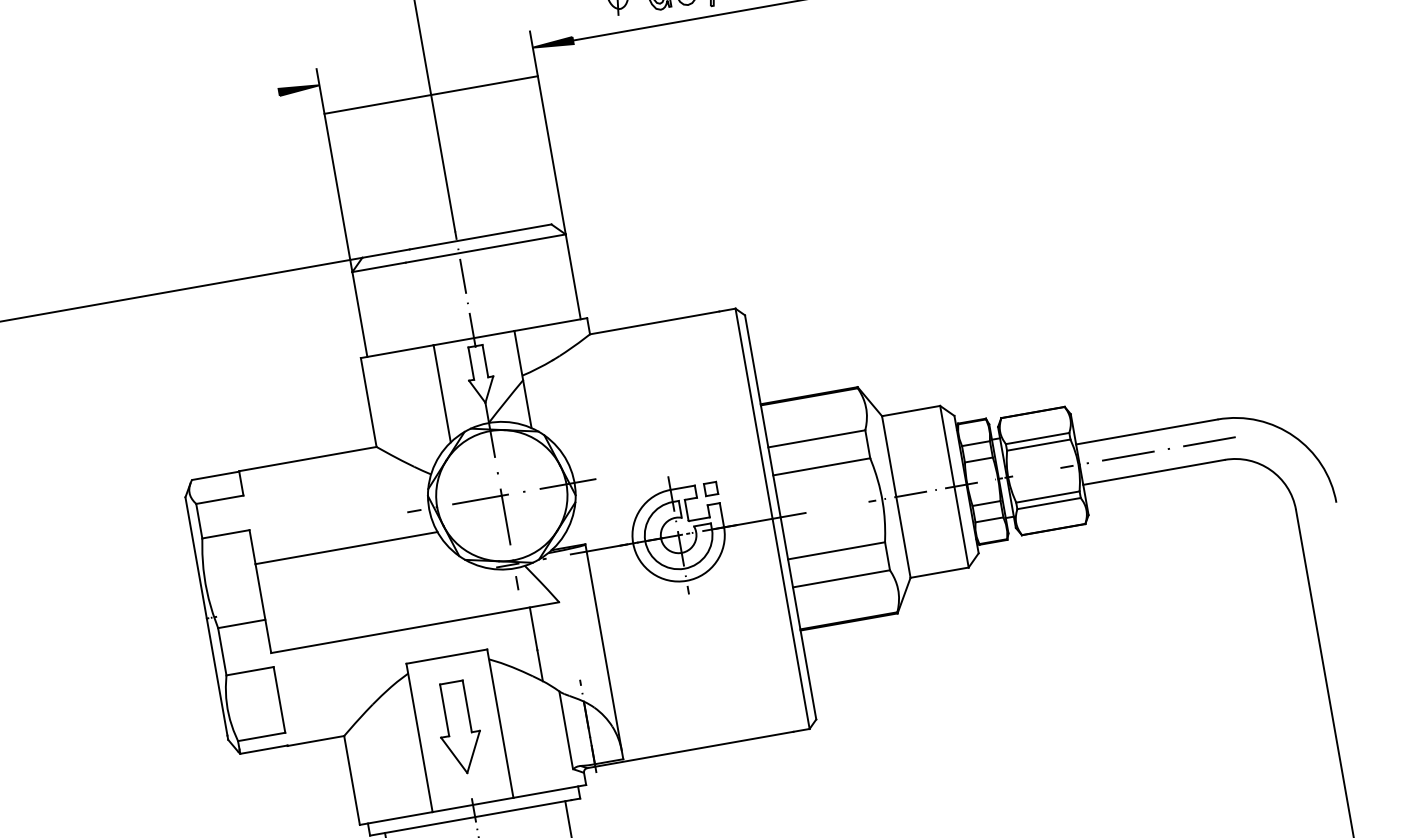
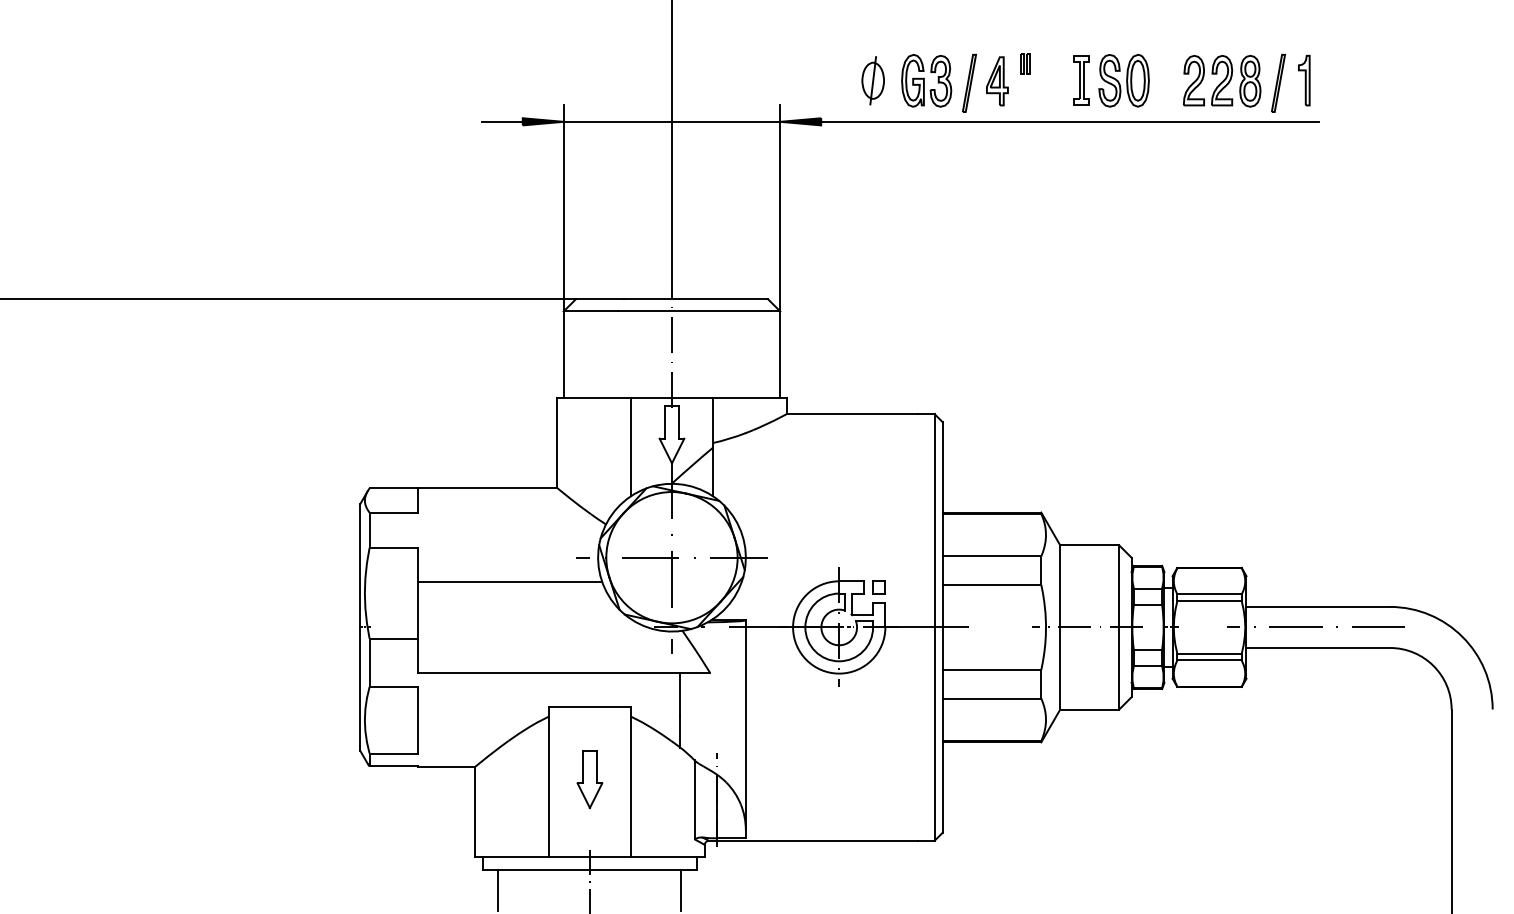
line: (430, 94) -> (671, 121), moved
line: (258, 95) -> (501, 121), added
part: (459, 728) -> (589, 779), size x0.62

